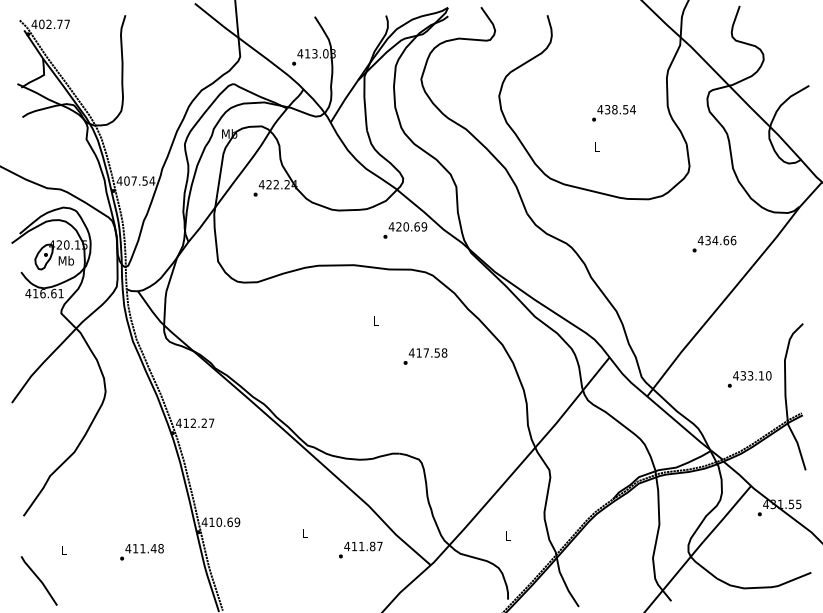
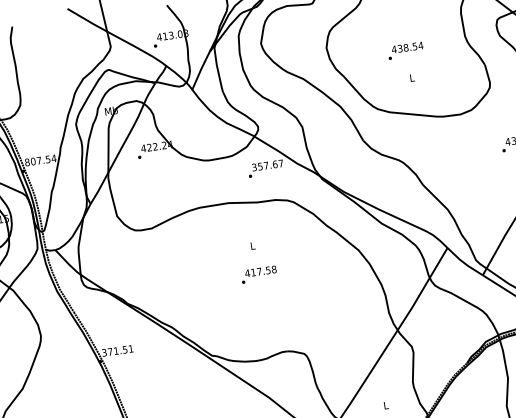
text: (613, 113) -> (405, 51), moved
text: (119, 180) -> (27, 162), 407.54 -> 807.54
text: (407, 226) -> (267, 165), 420.69 -> 357.67
text: (425, 356) -> (259, 274), moved
text: (195, 422) -> (117, 350), 412.27 -> 371.51

